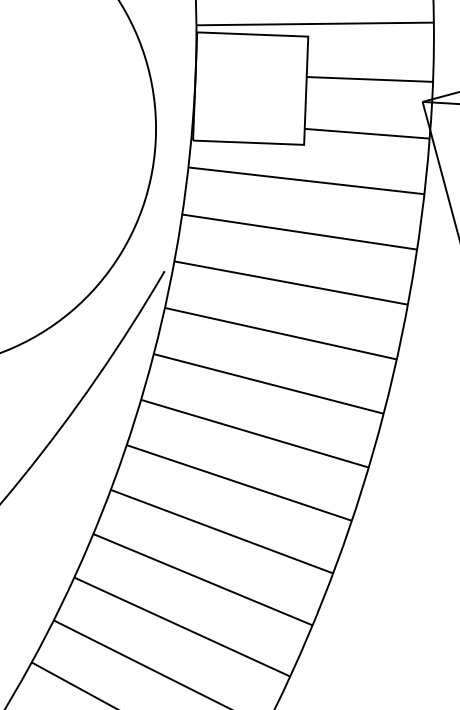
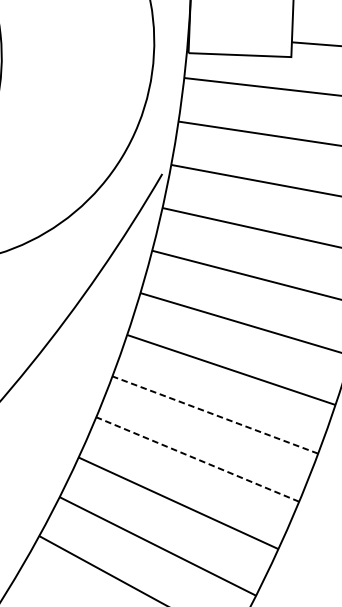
line: (222, 531) -> (215, 414), solid -> dashed
line: (202, 579) -> (197, 459), solid -> dashed

